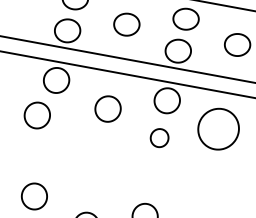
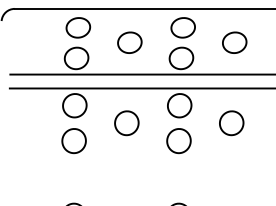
part: (36, 115) -> (73, 141), moved
part: (218, 129) -> (231, 123), size x0.62
part: (159, 138) -> (178, 141), size x1.43

